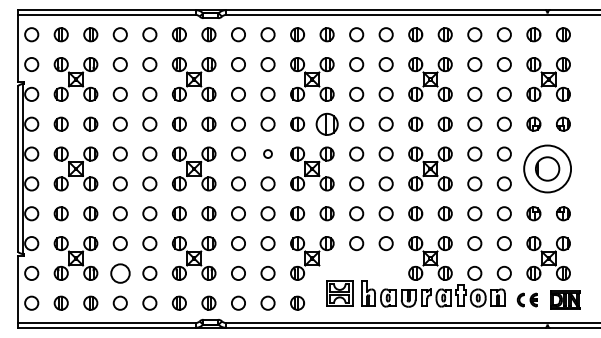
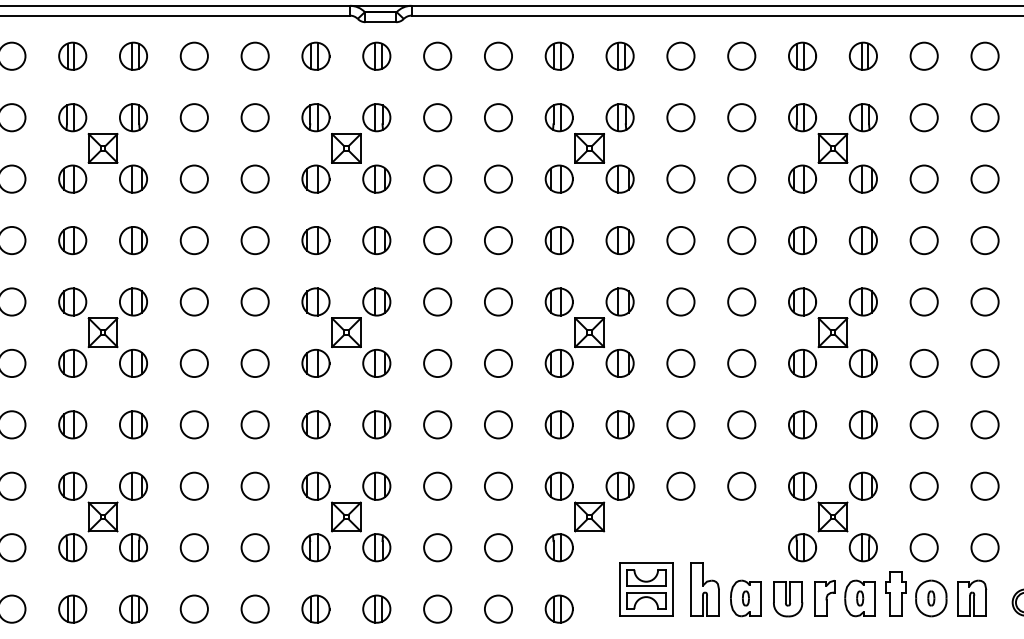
part: (326, 123) -> (618, 239), size x0.62
circle: (267, 153) -> (497, 300), size x1.67
circle: (119, 272) -> (192, 545), size x0.71

